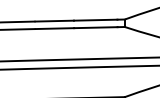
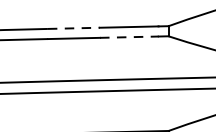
line: (55, 21) -> (74, 28), solid -> dashed
line: (95, 27) -> (128, 36), solid -> dashed

